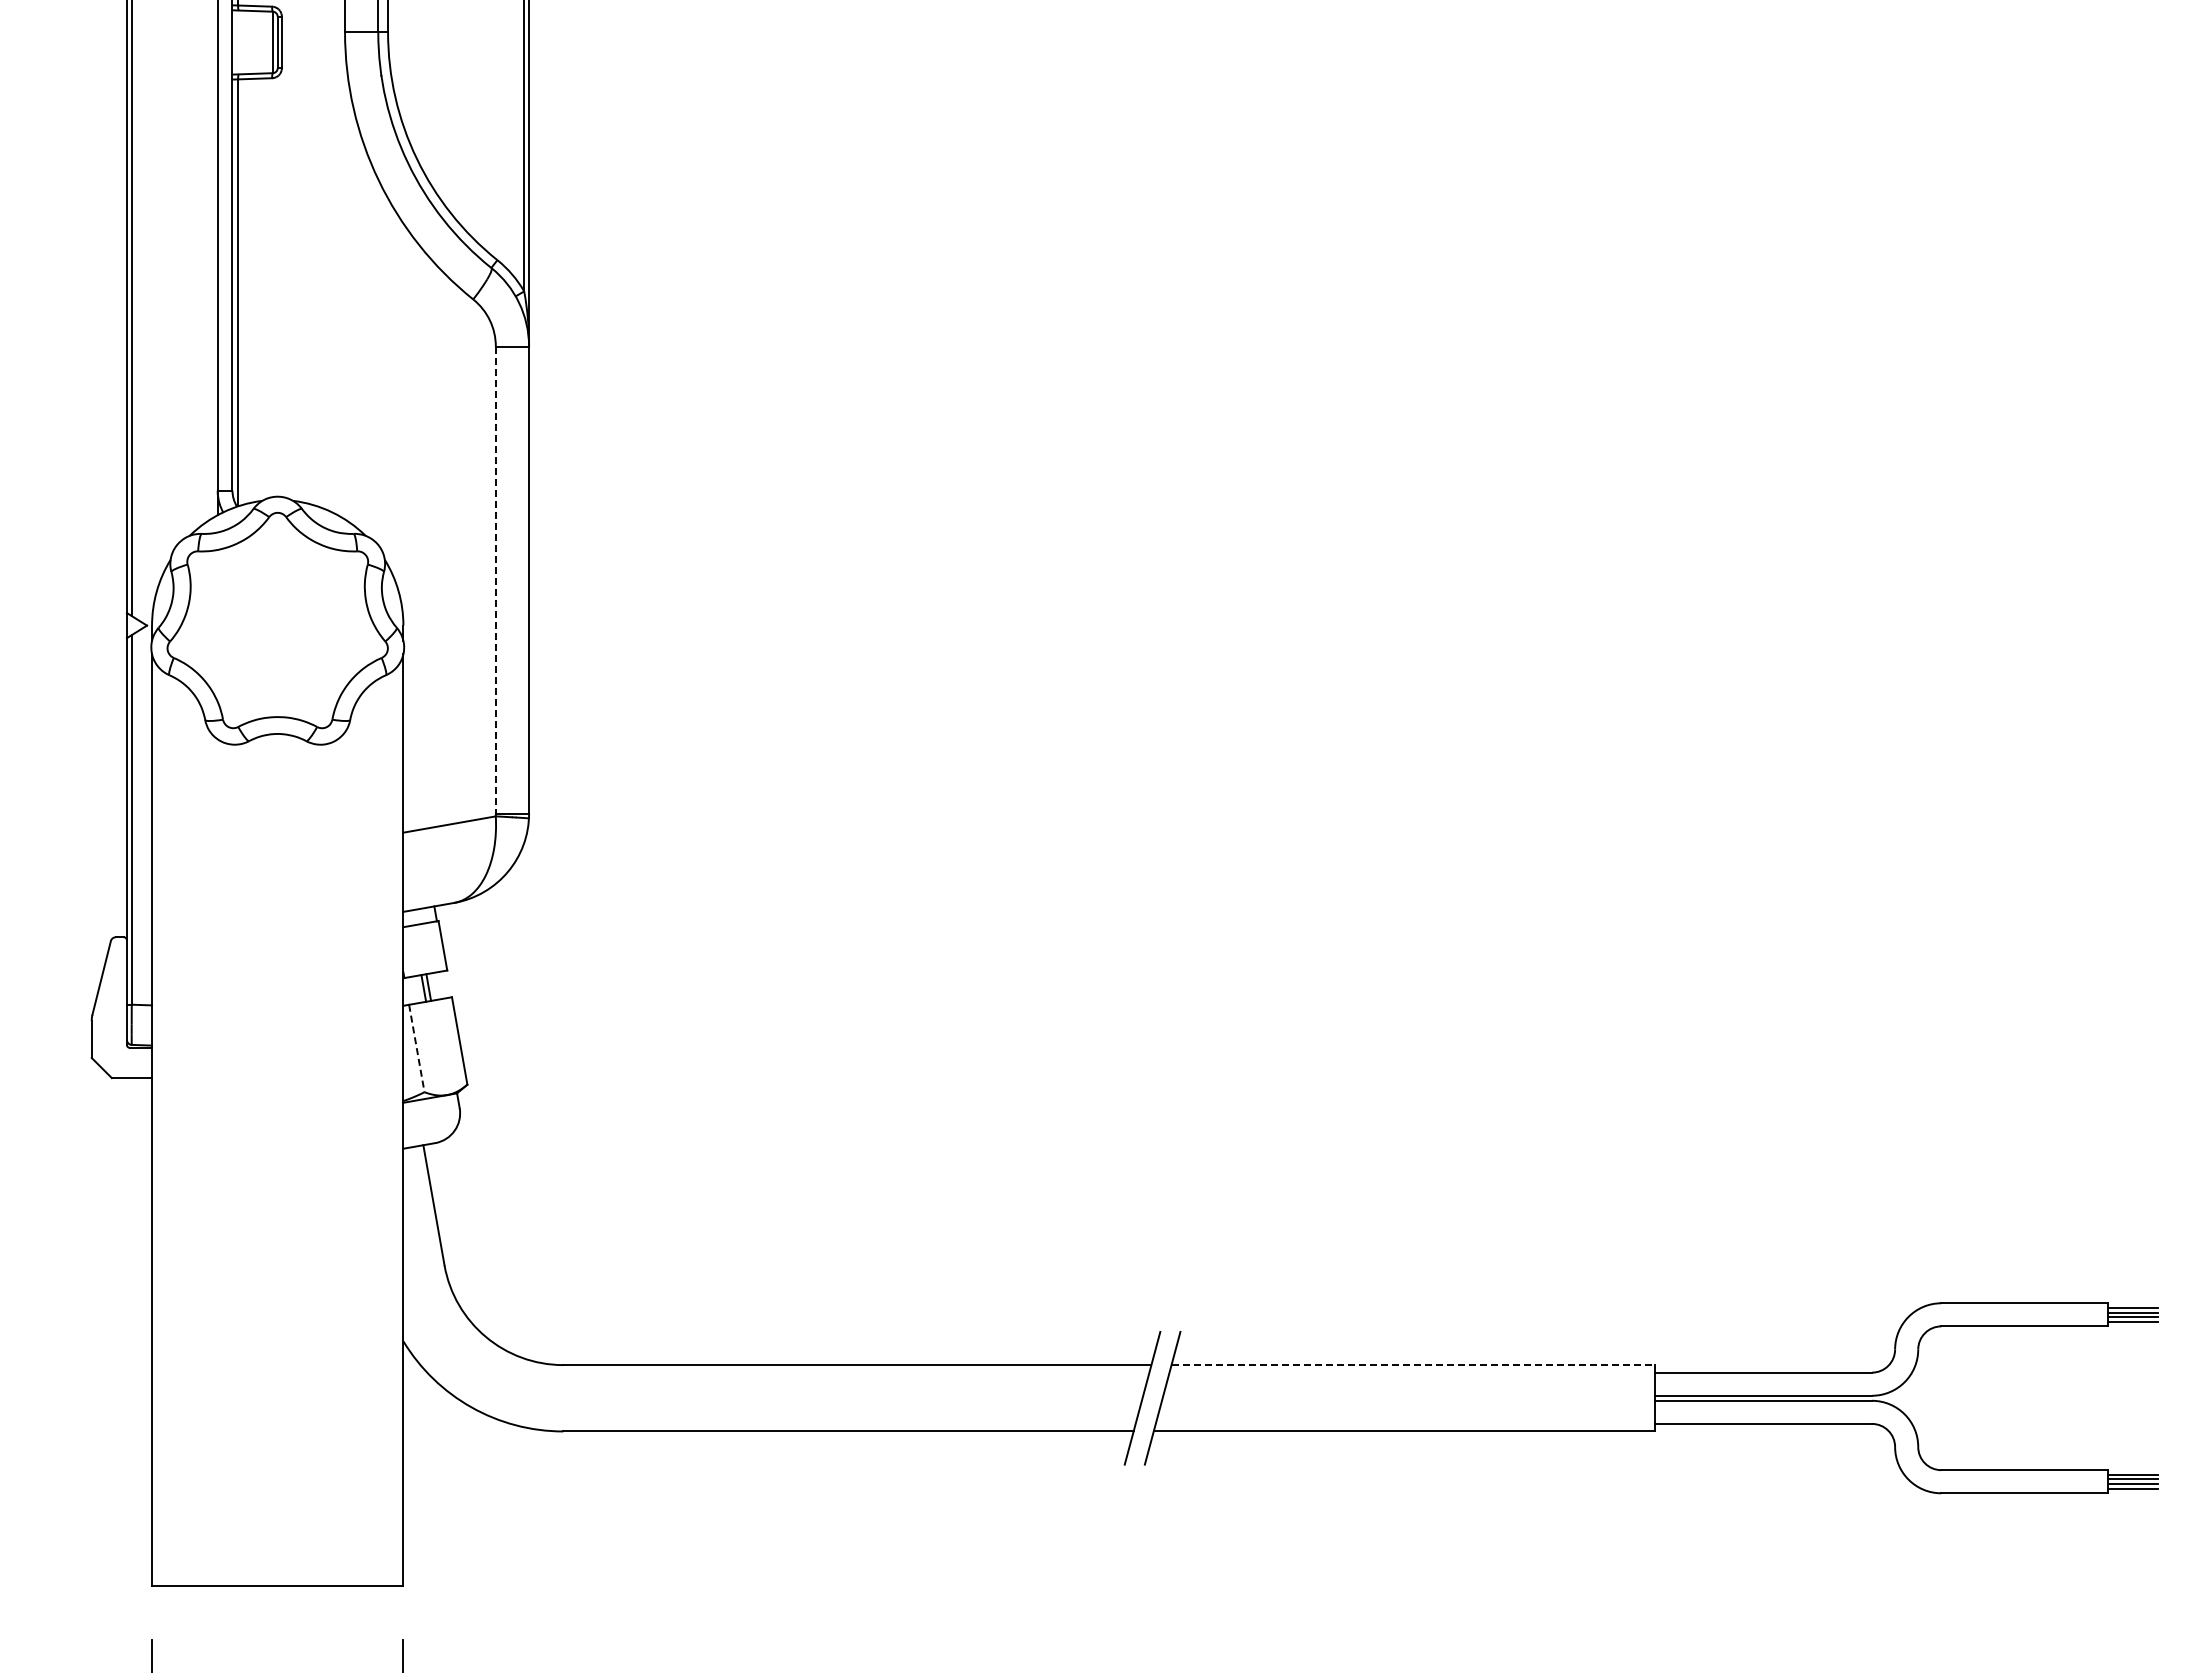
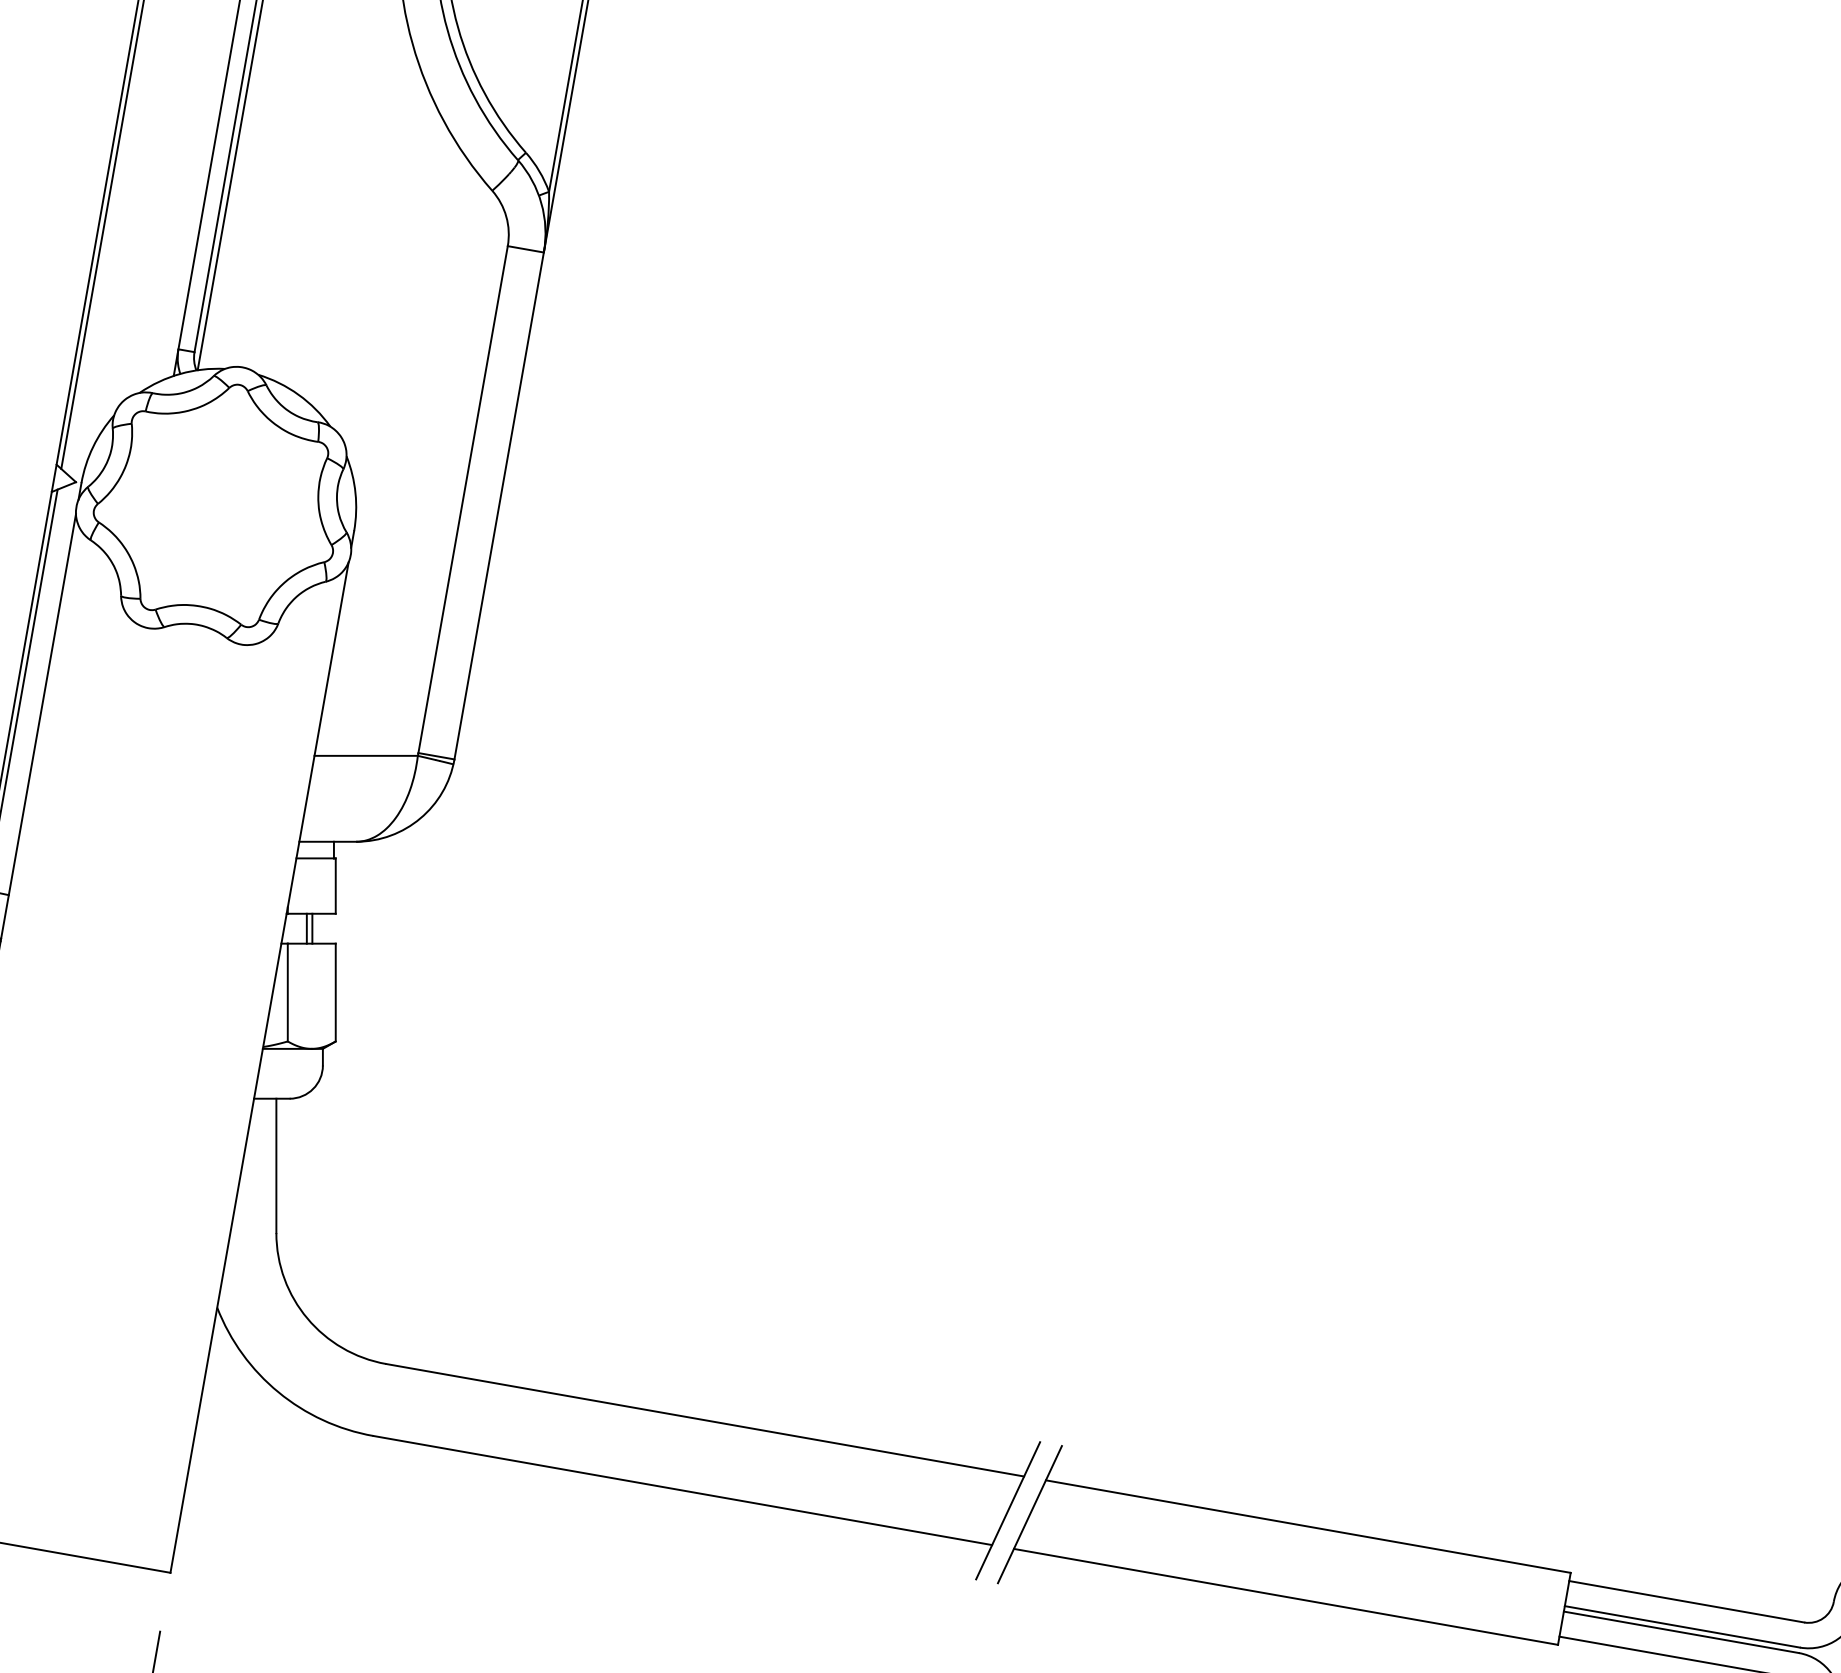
line: (495, 580) -> (462, 499), dashed -> solid
line: (416, 1049) -> (287, 993), dashed -> solid
line: (1413, 1365) -> (1308, 1527), dashed -> solid

